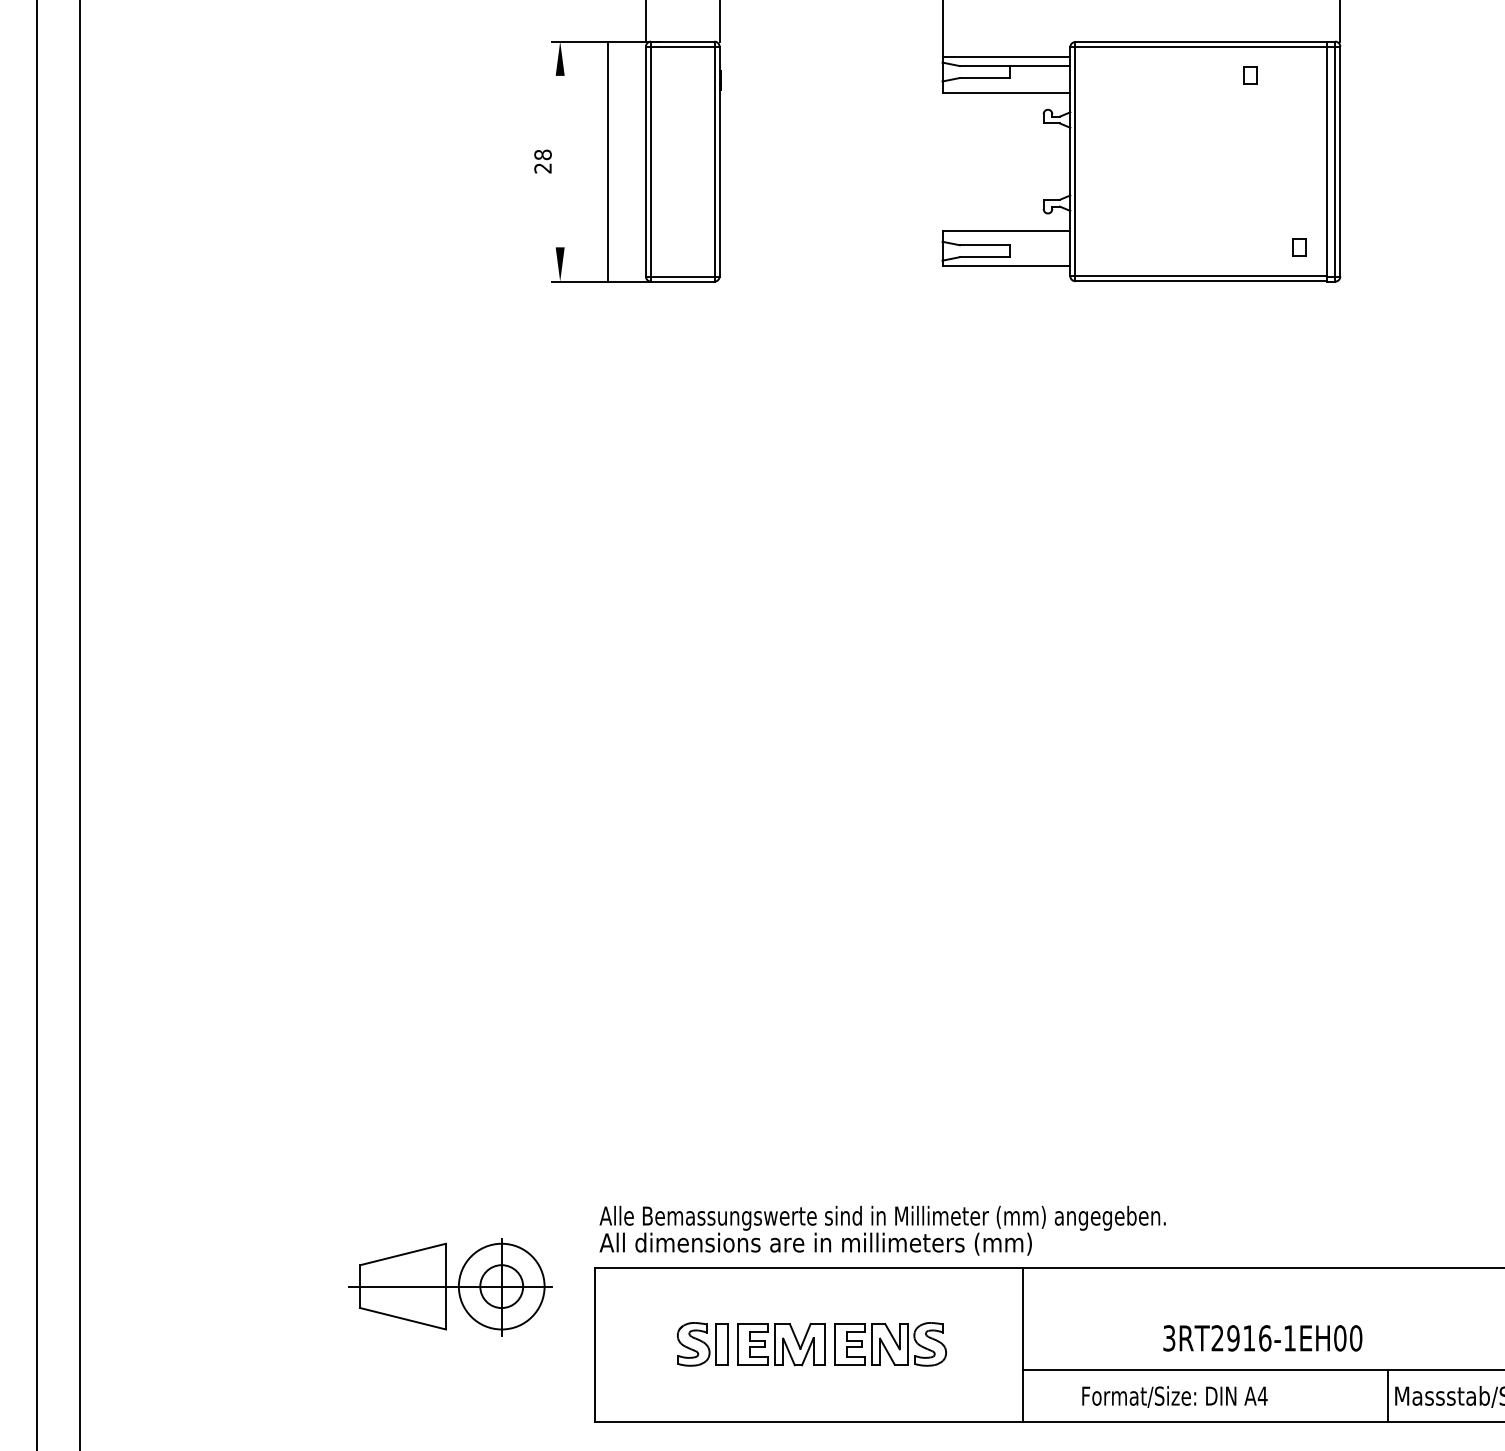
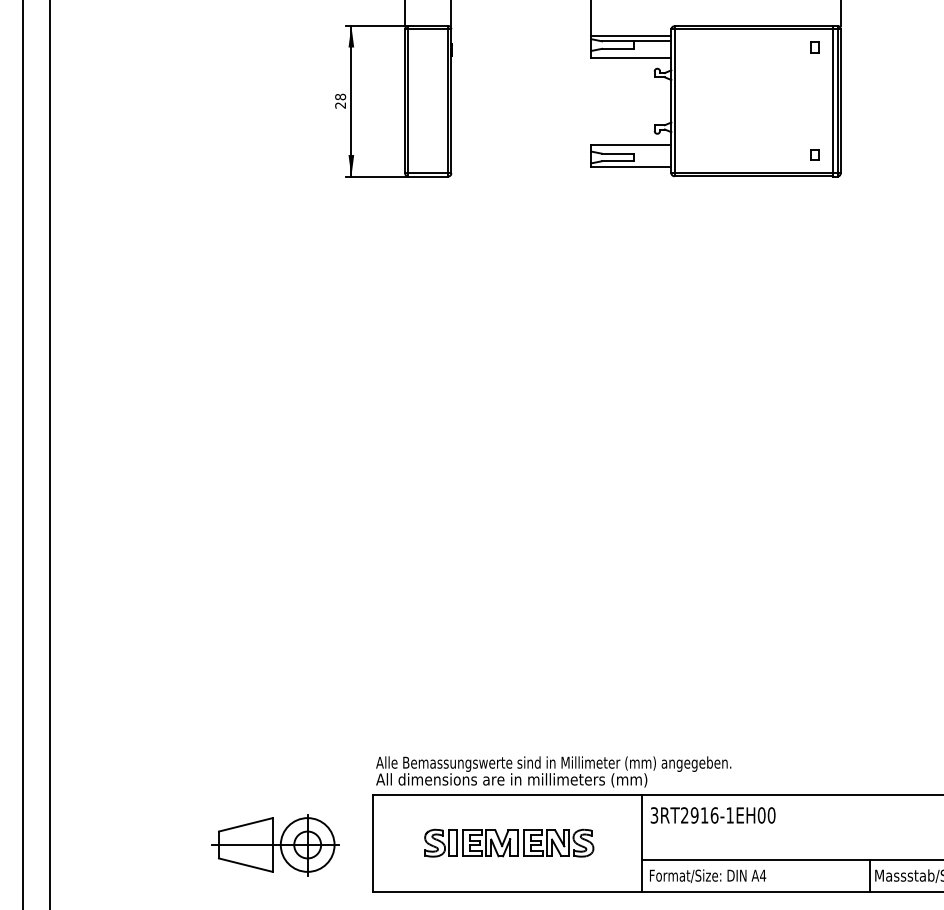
part: (1249, 75) -> (814, 47), moved
line: (608, 160) -> (351, 100), moved
part: (450, 1287) -> (275, 845), moved
text: (1261, 1338) -> (712, 815), moved
text: (1175, 1395) -> (708, 875), moved

